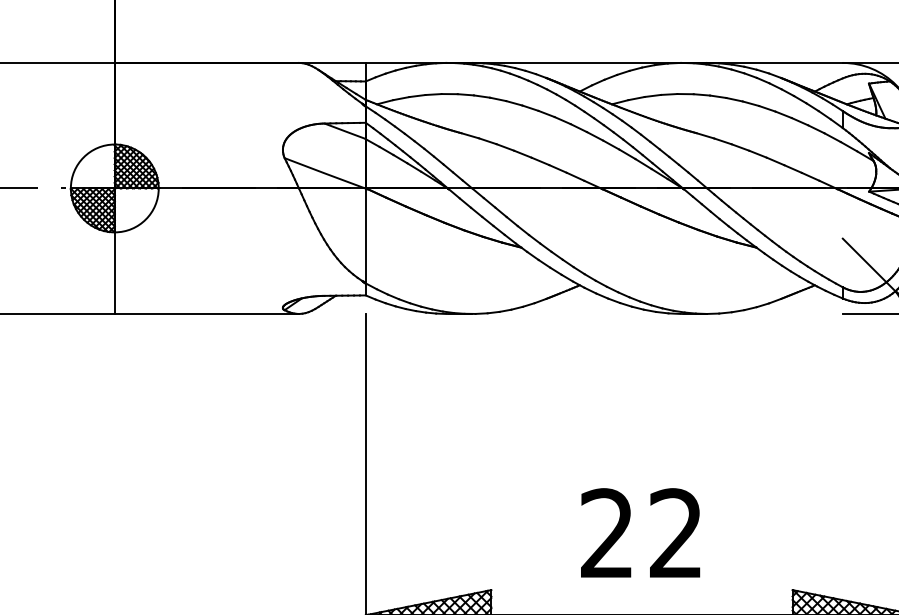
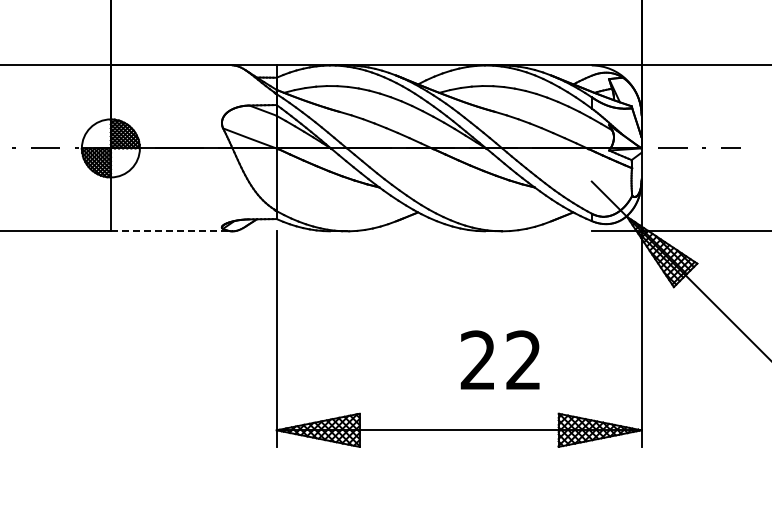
line: (206, 314) -> (171, 231), solid -> dashed
text: (639, 532) -> (499, 359), moved

